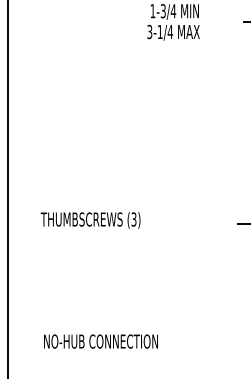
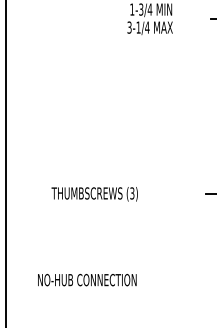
text: (90, 220) -> (94, 194), moved
text: (100, 341) -> (86, 280), moved

